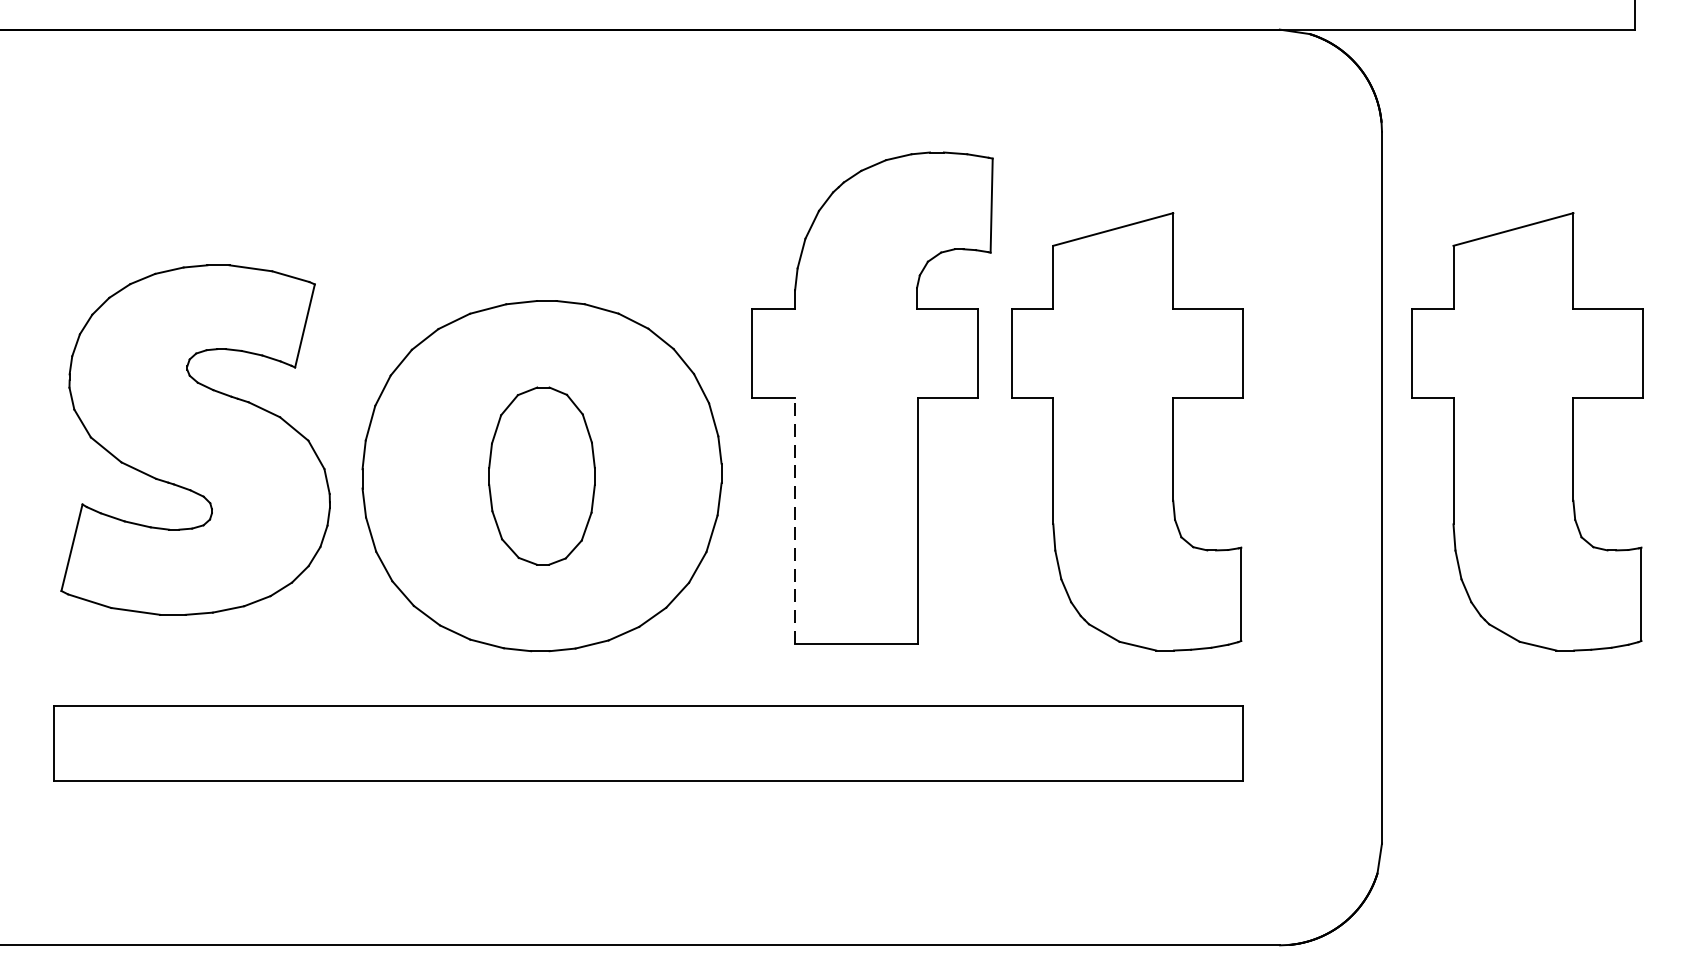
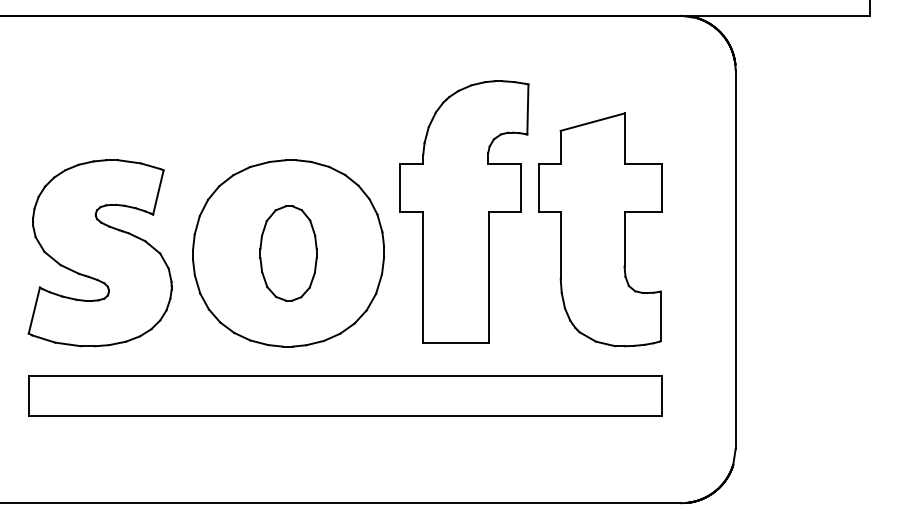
part: (1528, 431) -> (813, 229), removed
part: (194, 440) -> (99, 253), moved
line: (795, 519) -> (423, 276), dashed -> solid

